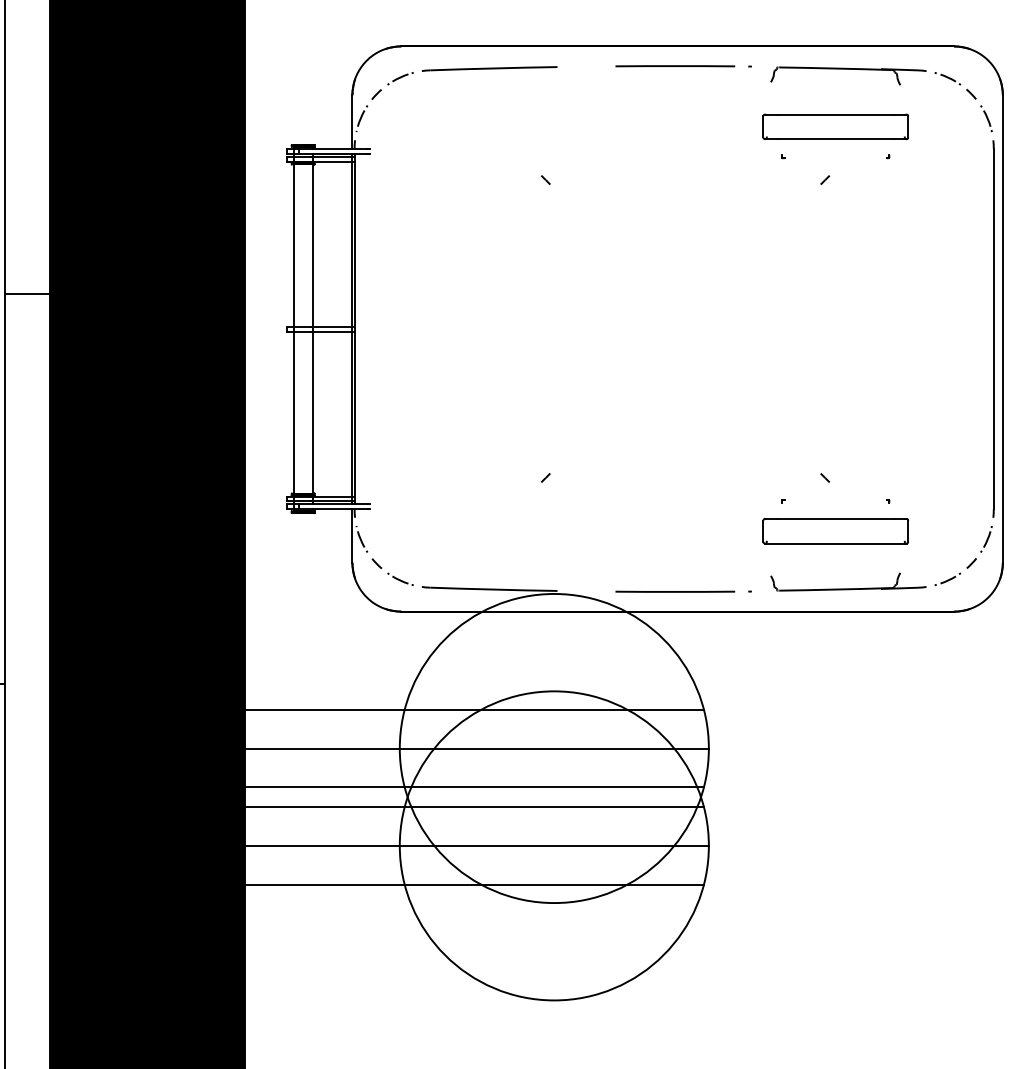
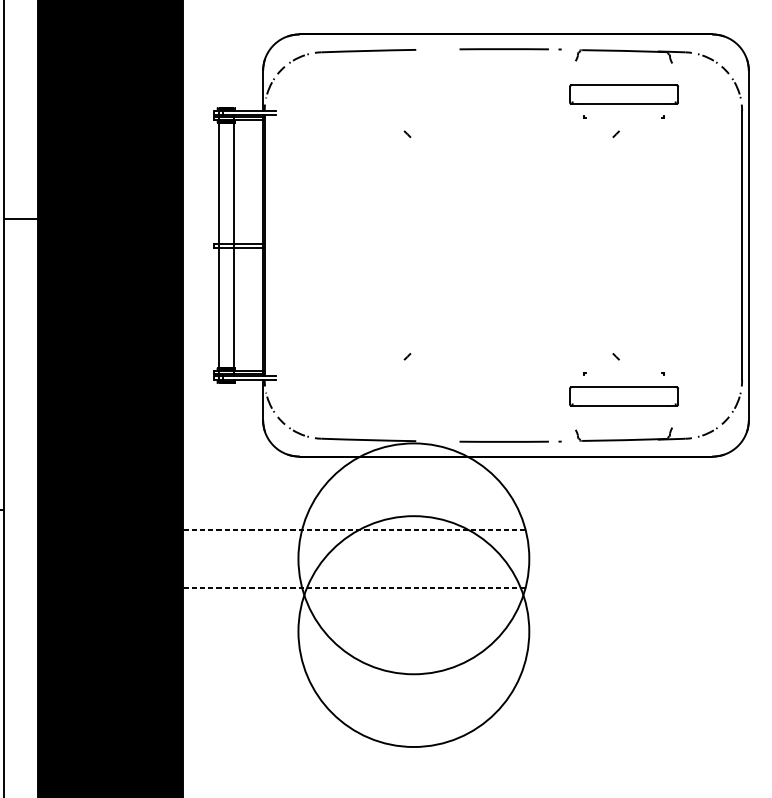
line: (474, 709) -> (354, 529), solid -> dashed
line: (476, 748) -> (355, 558), removed
line: (474, 787) -> (354, 587), solid -> dashed
line: (474, 807) -> (354, 602), removed
line: (476, 845) -> (355, 631), removed
line: (474, 884) -> (354, 660), removed

